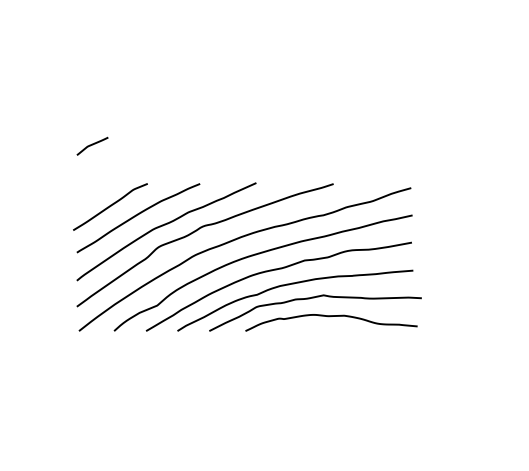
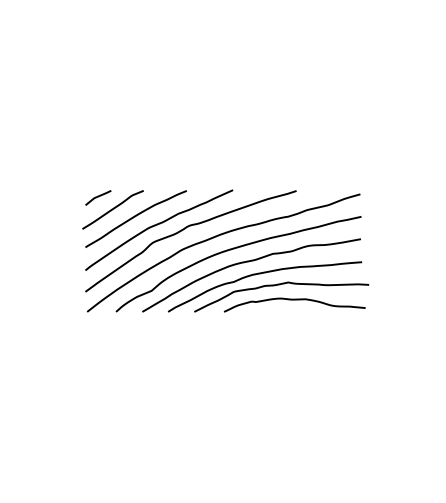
curve: (92, 145) -> (98, 197), moved

